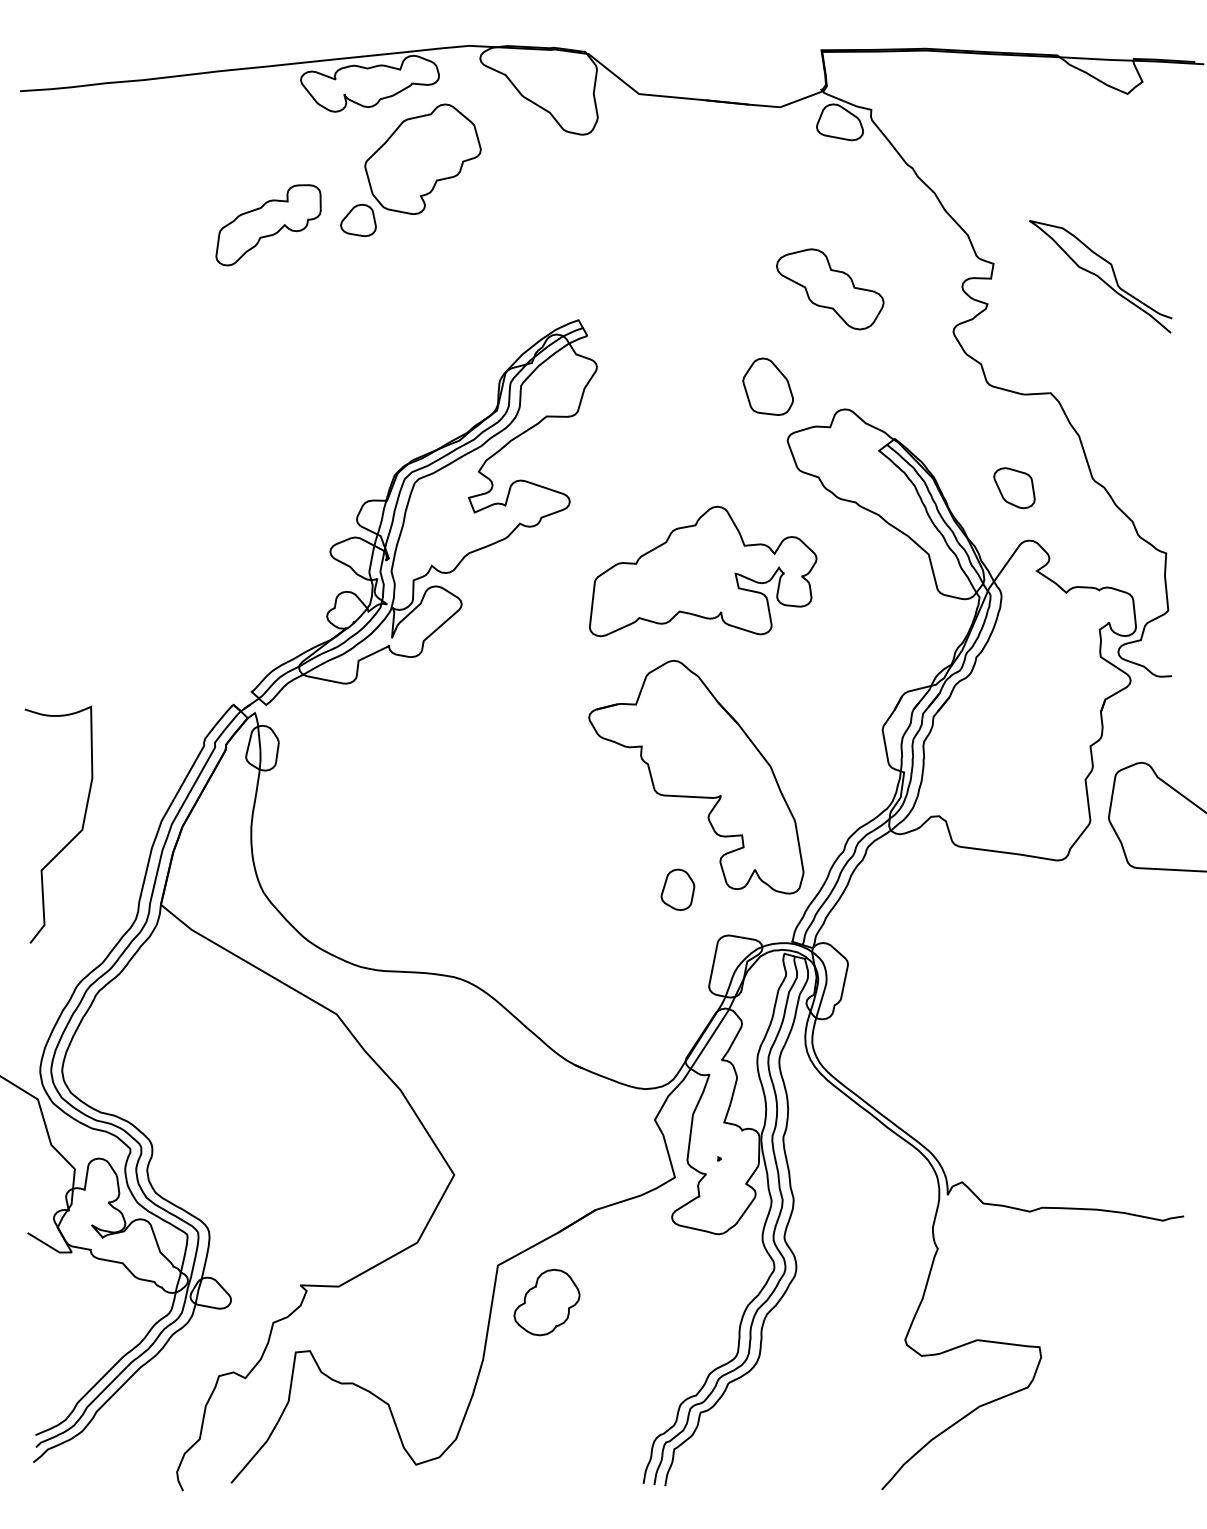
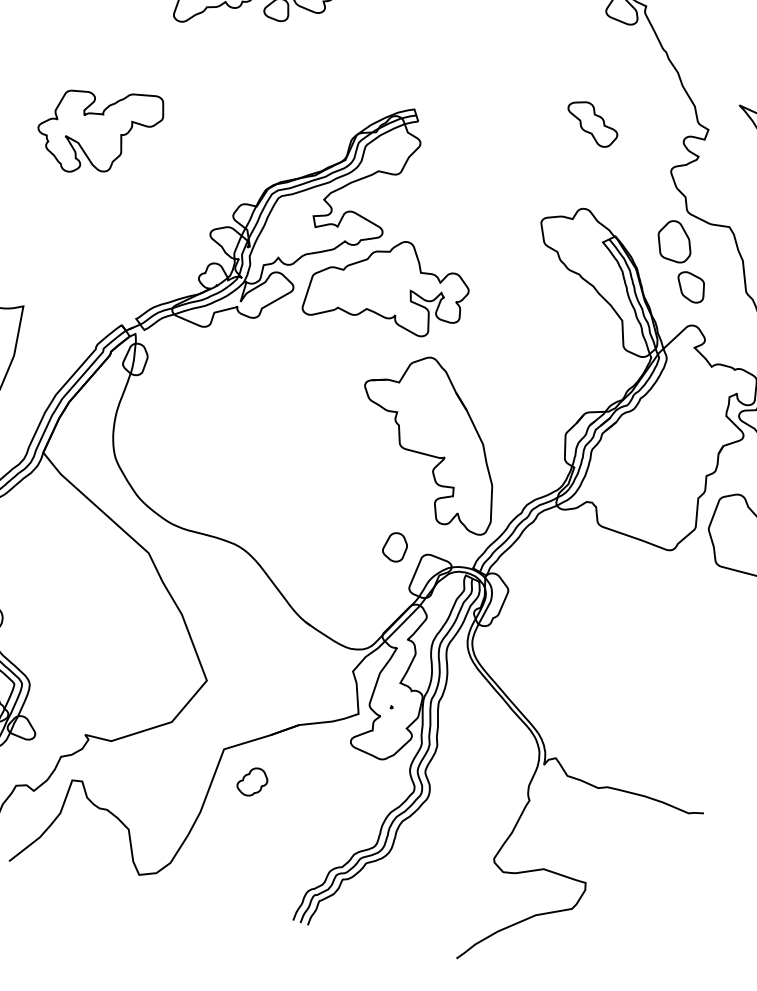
part: (830, 288) -> (592, 123), size x0.71
part: (767, 386) -> (674, 241), moved
part: (145, 441) -> (98, 131), added
part: (703, 571) -> (388, 284), moved
part: (677, 889) -> (395, 546), moved
part: (547, 1302) -> (252, 781), size x0.62

